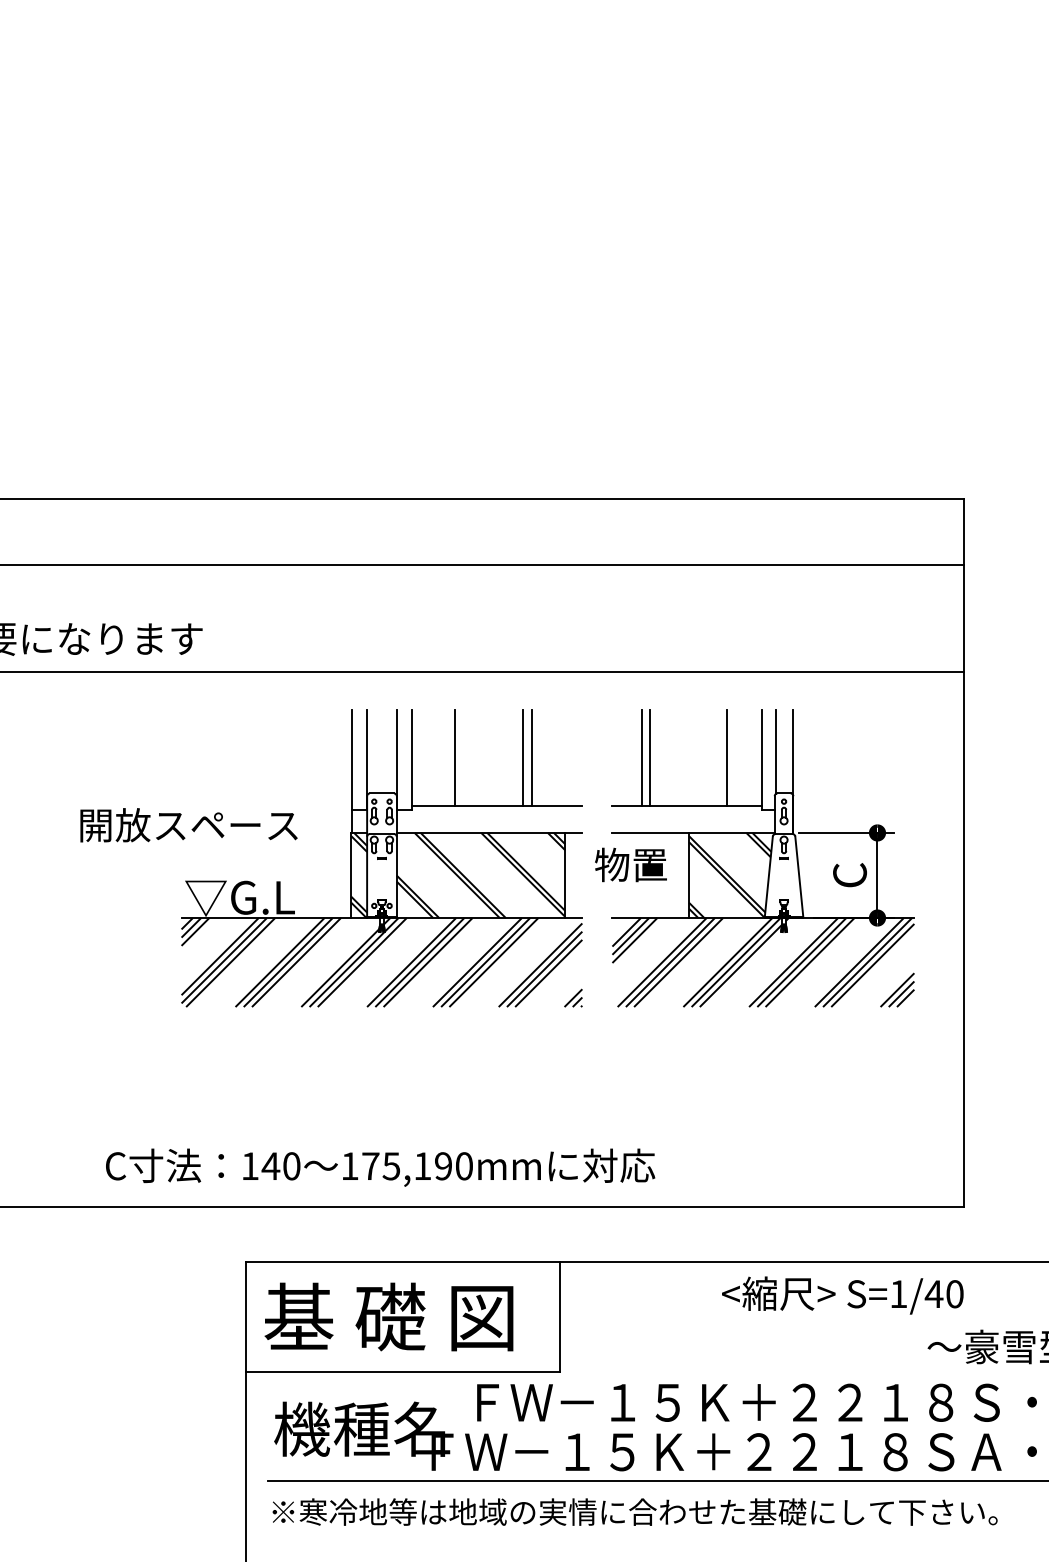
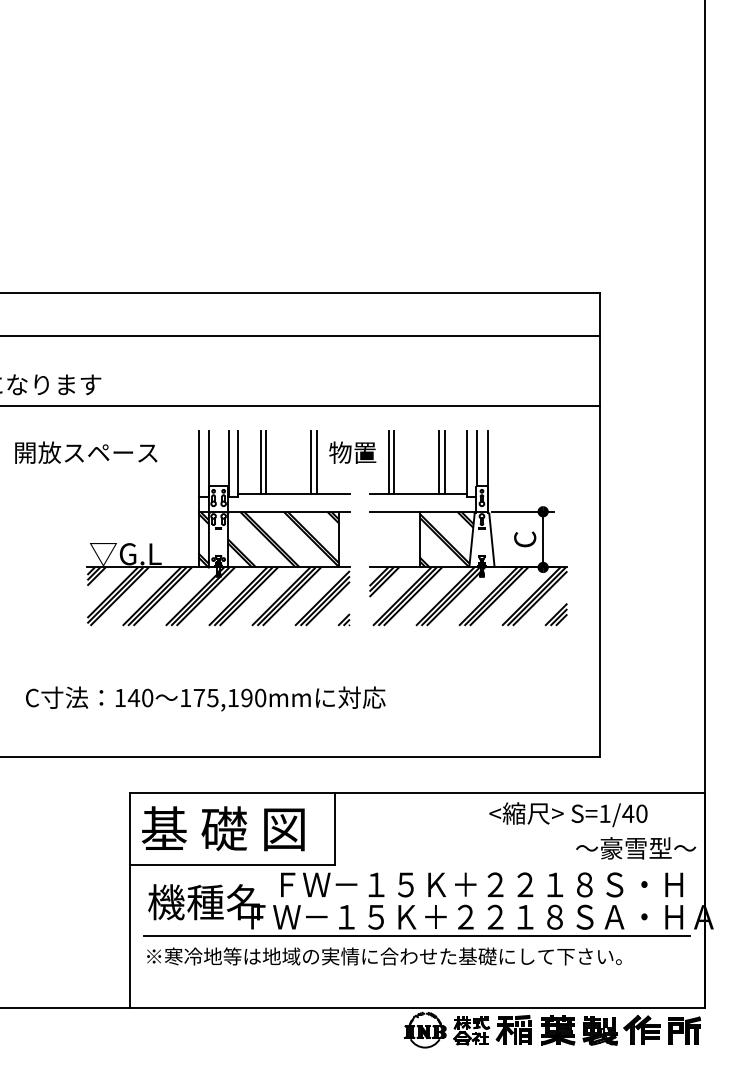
line: (445, 757) -> (260, 462), added
line: (719, 757) -> (439, 462), added
text: (189, 824) -> (86, 452), moved
text: (630, 864) -> (352, 452), moved
text: (380, 1166) -> (205, 698), moved
text: (842, 1295) -> (568, 814), moved

